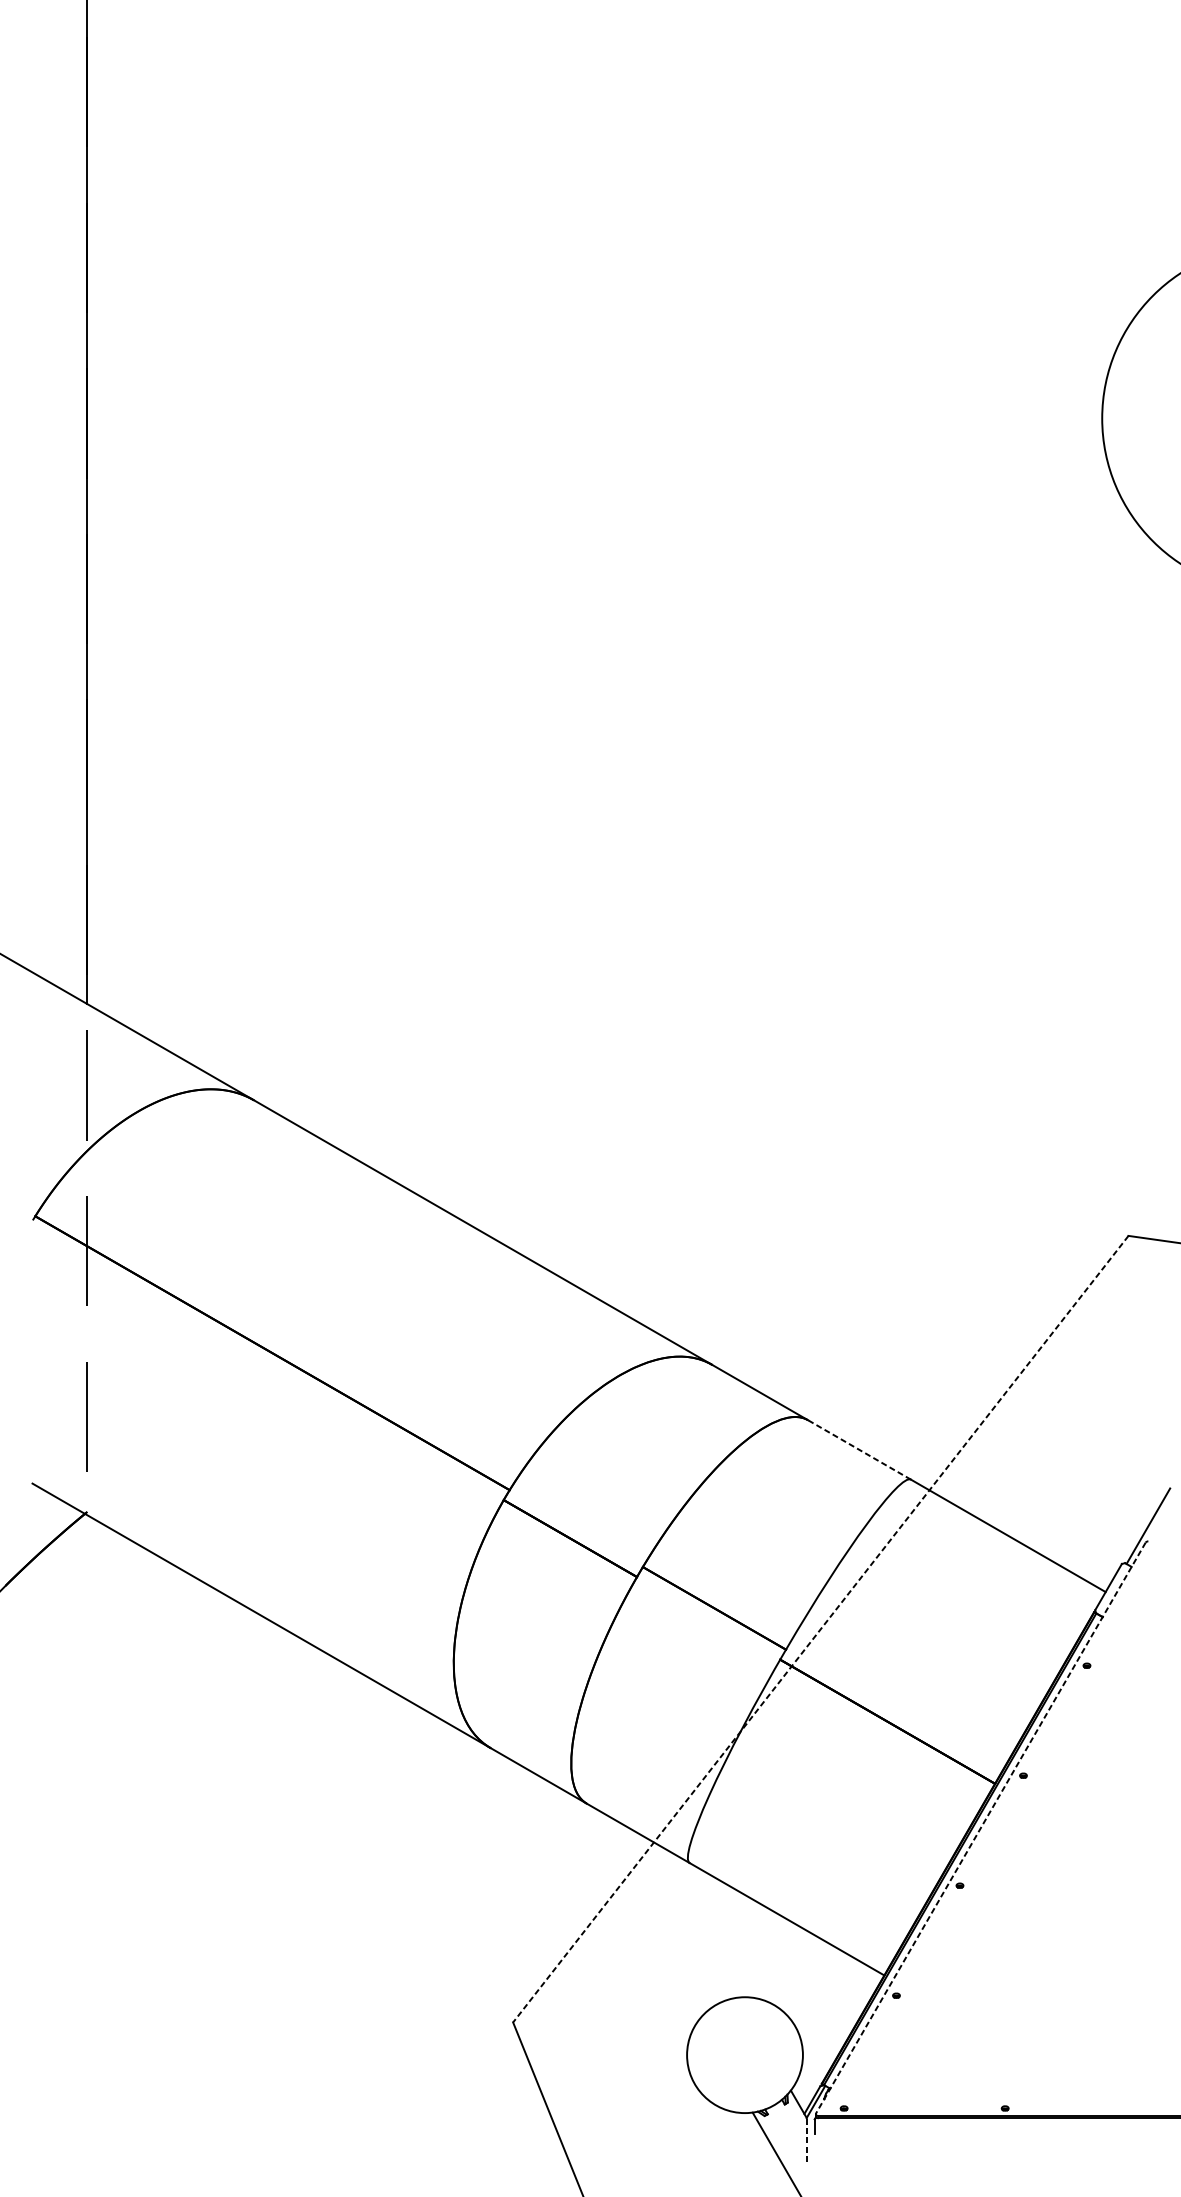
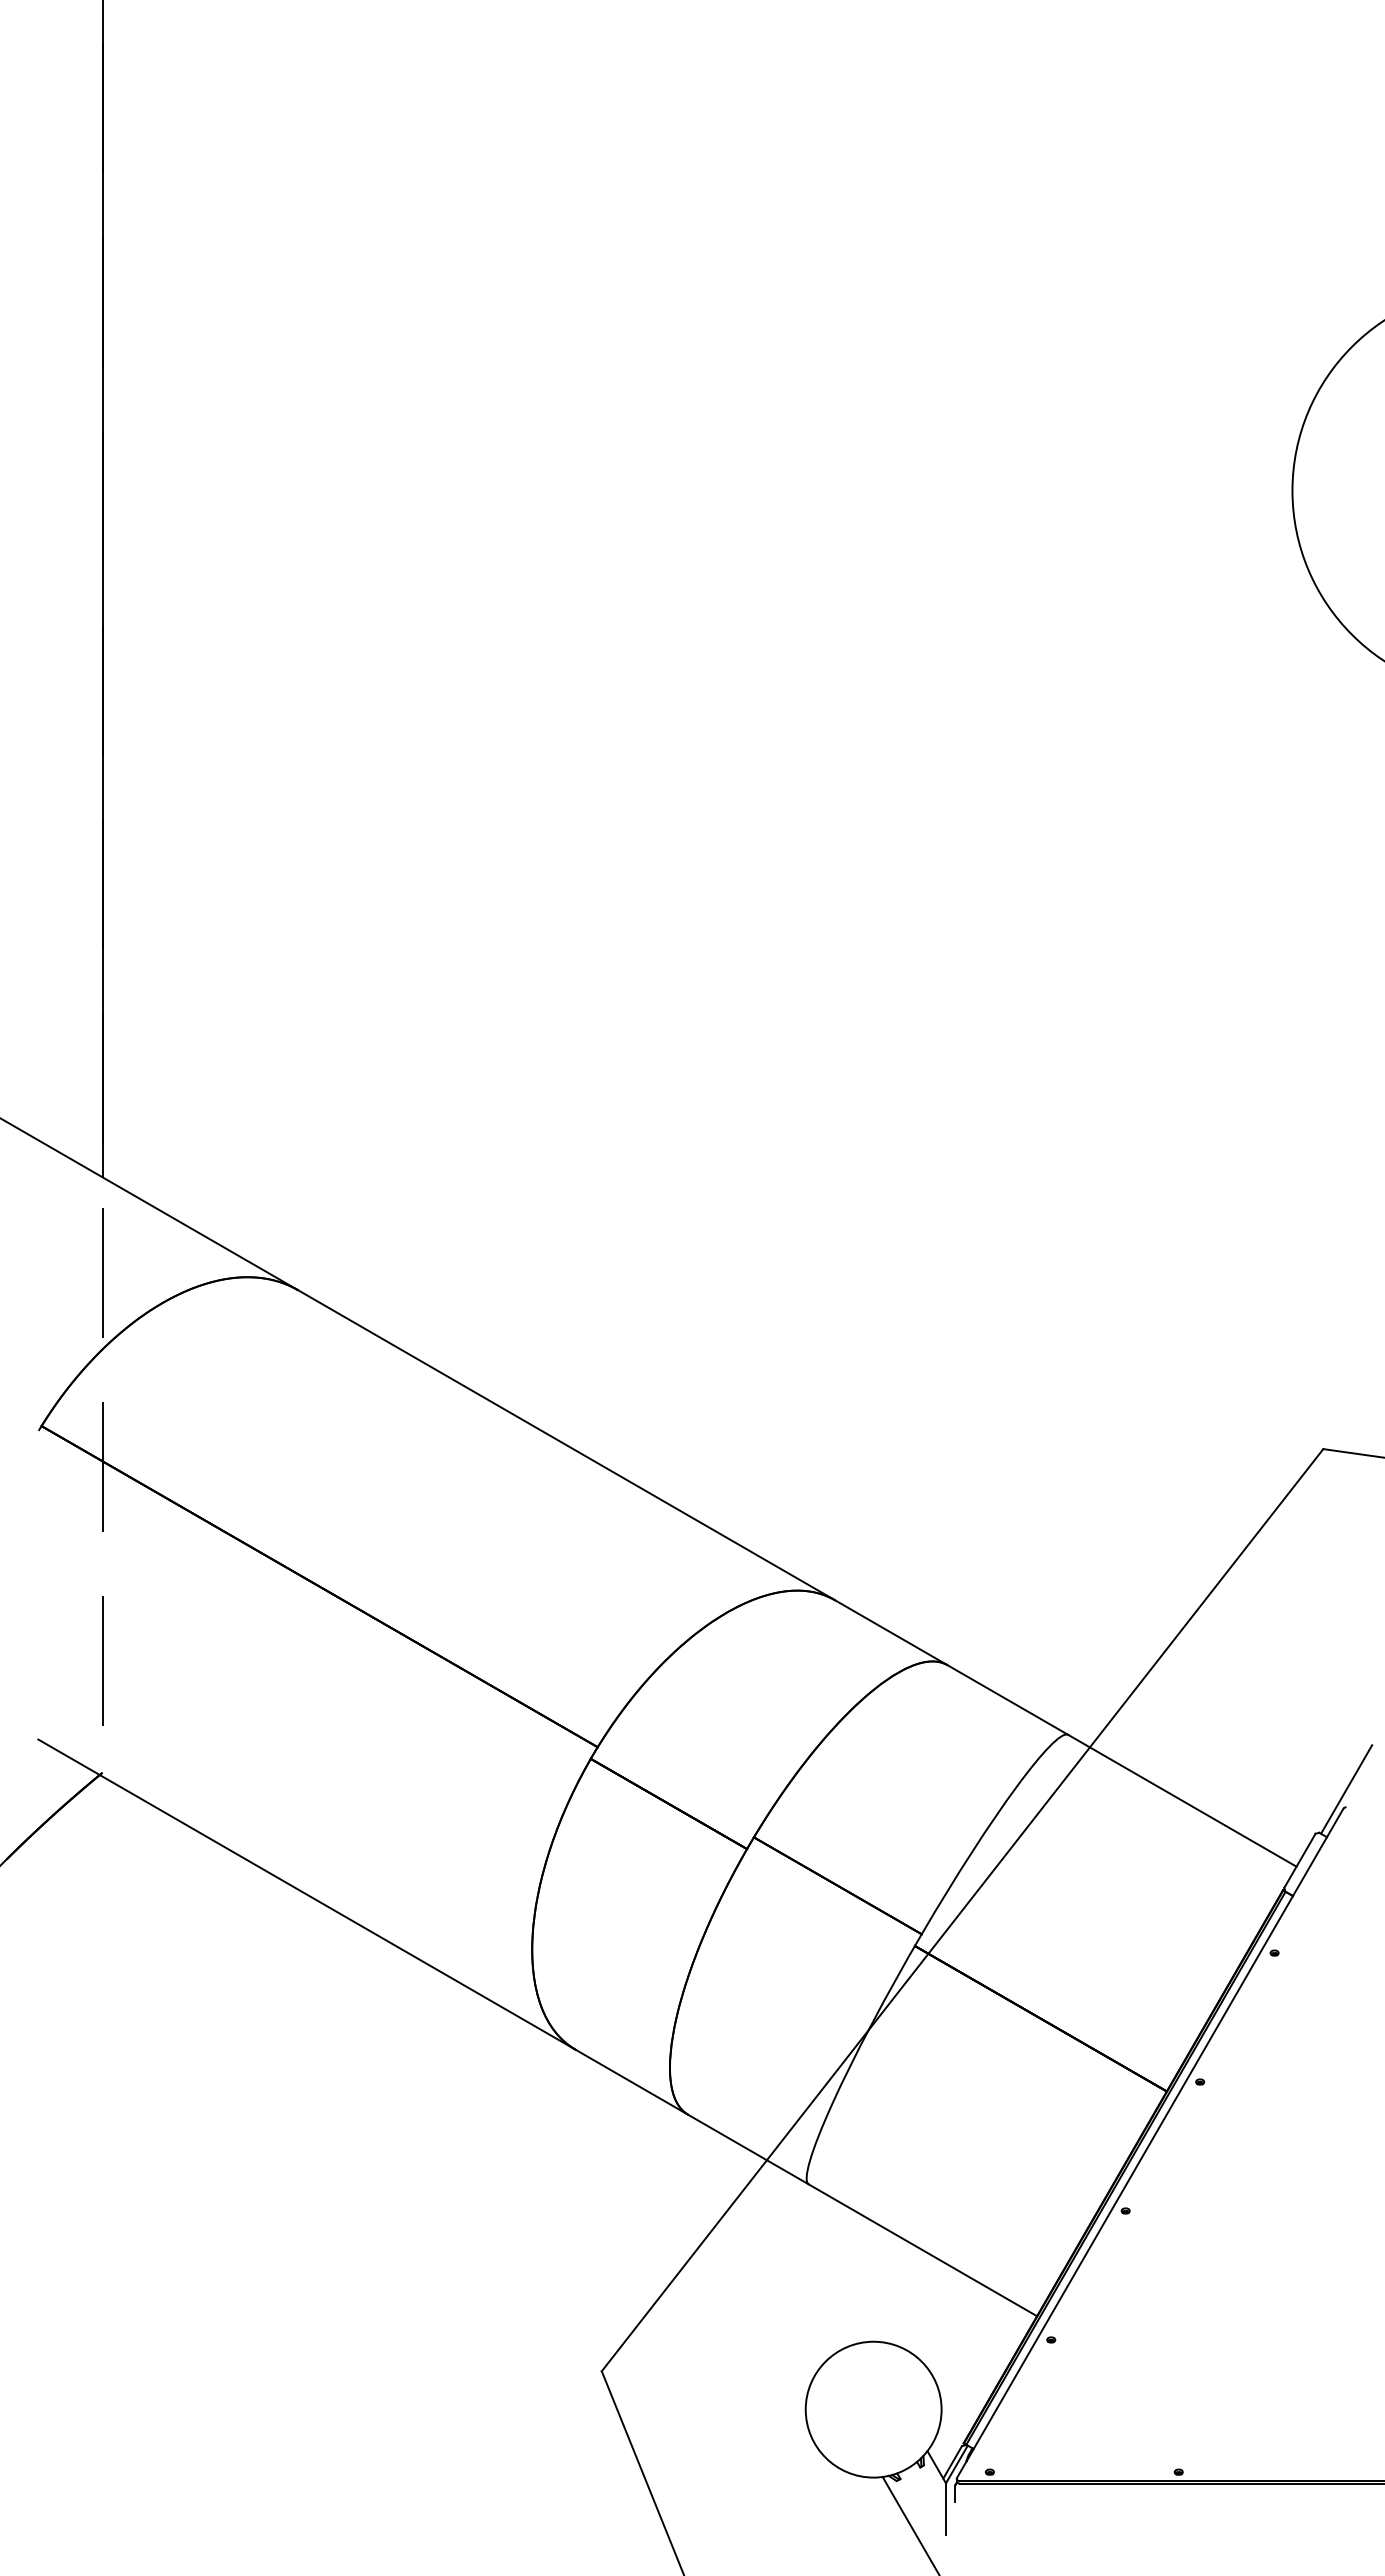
line: (859, 1450) -> (1007, 1700), dashed -> solid
line: (820, 1629) -> (962, 1910), dashed -> solid
line: (980, 1828) -> (1149, 2143), dashed -> solid
line: (807, 2140) -> (946, 2509), dashed -> solid

